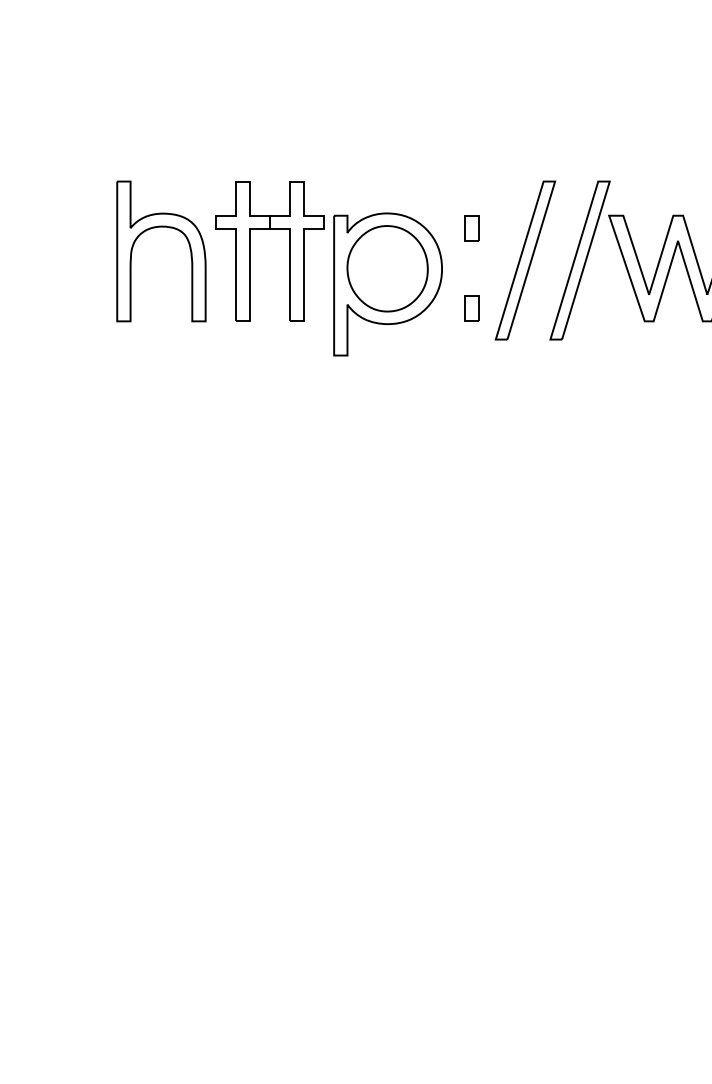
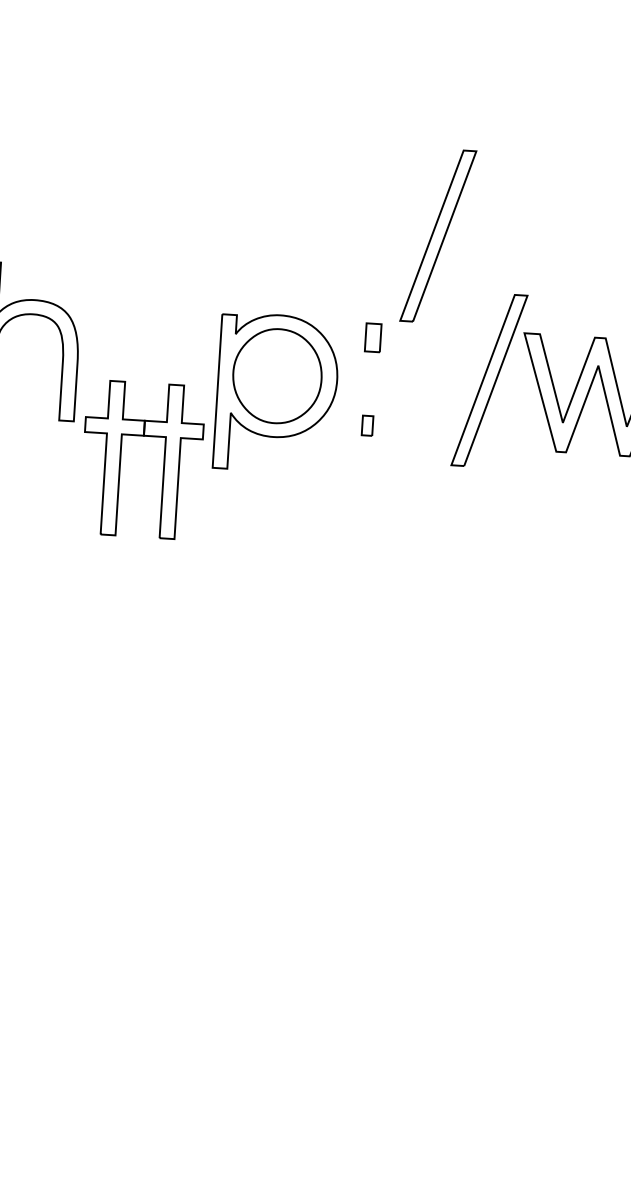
part: (250, 251) -> (120, 458), moved
part: (525, 260) -> (438, 236), moved
part: (471, 308) -> (366, 425), size x0.7

